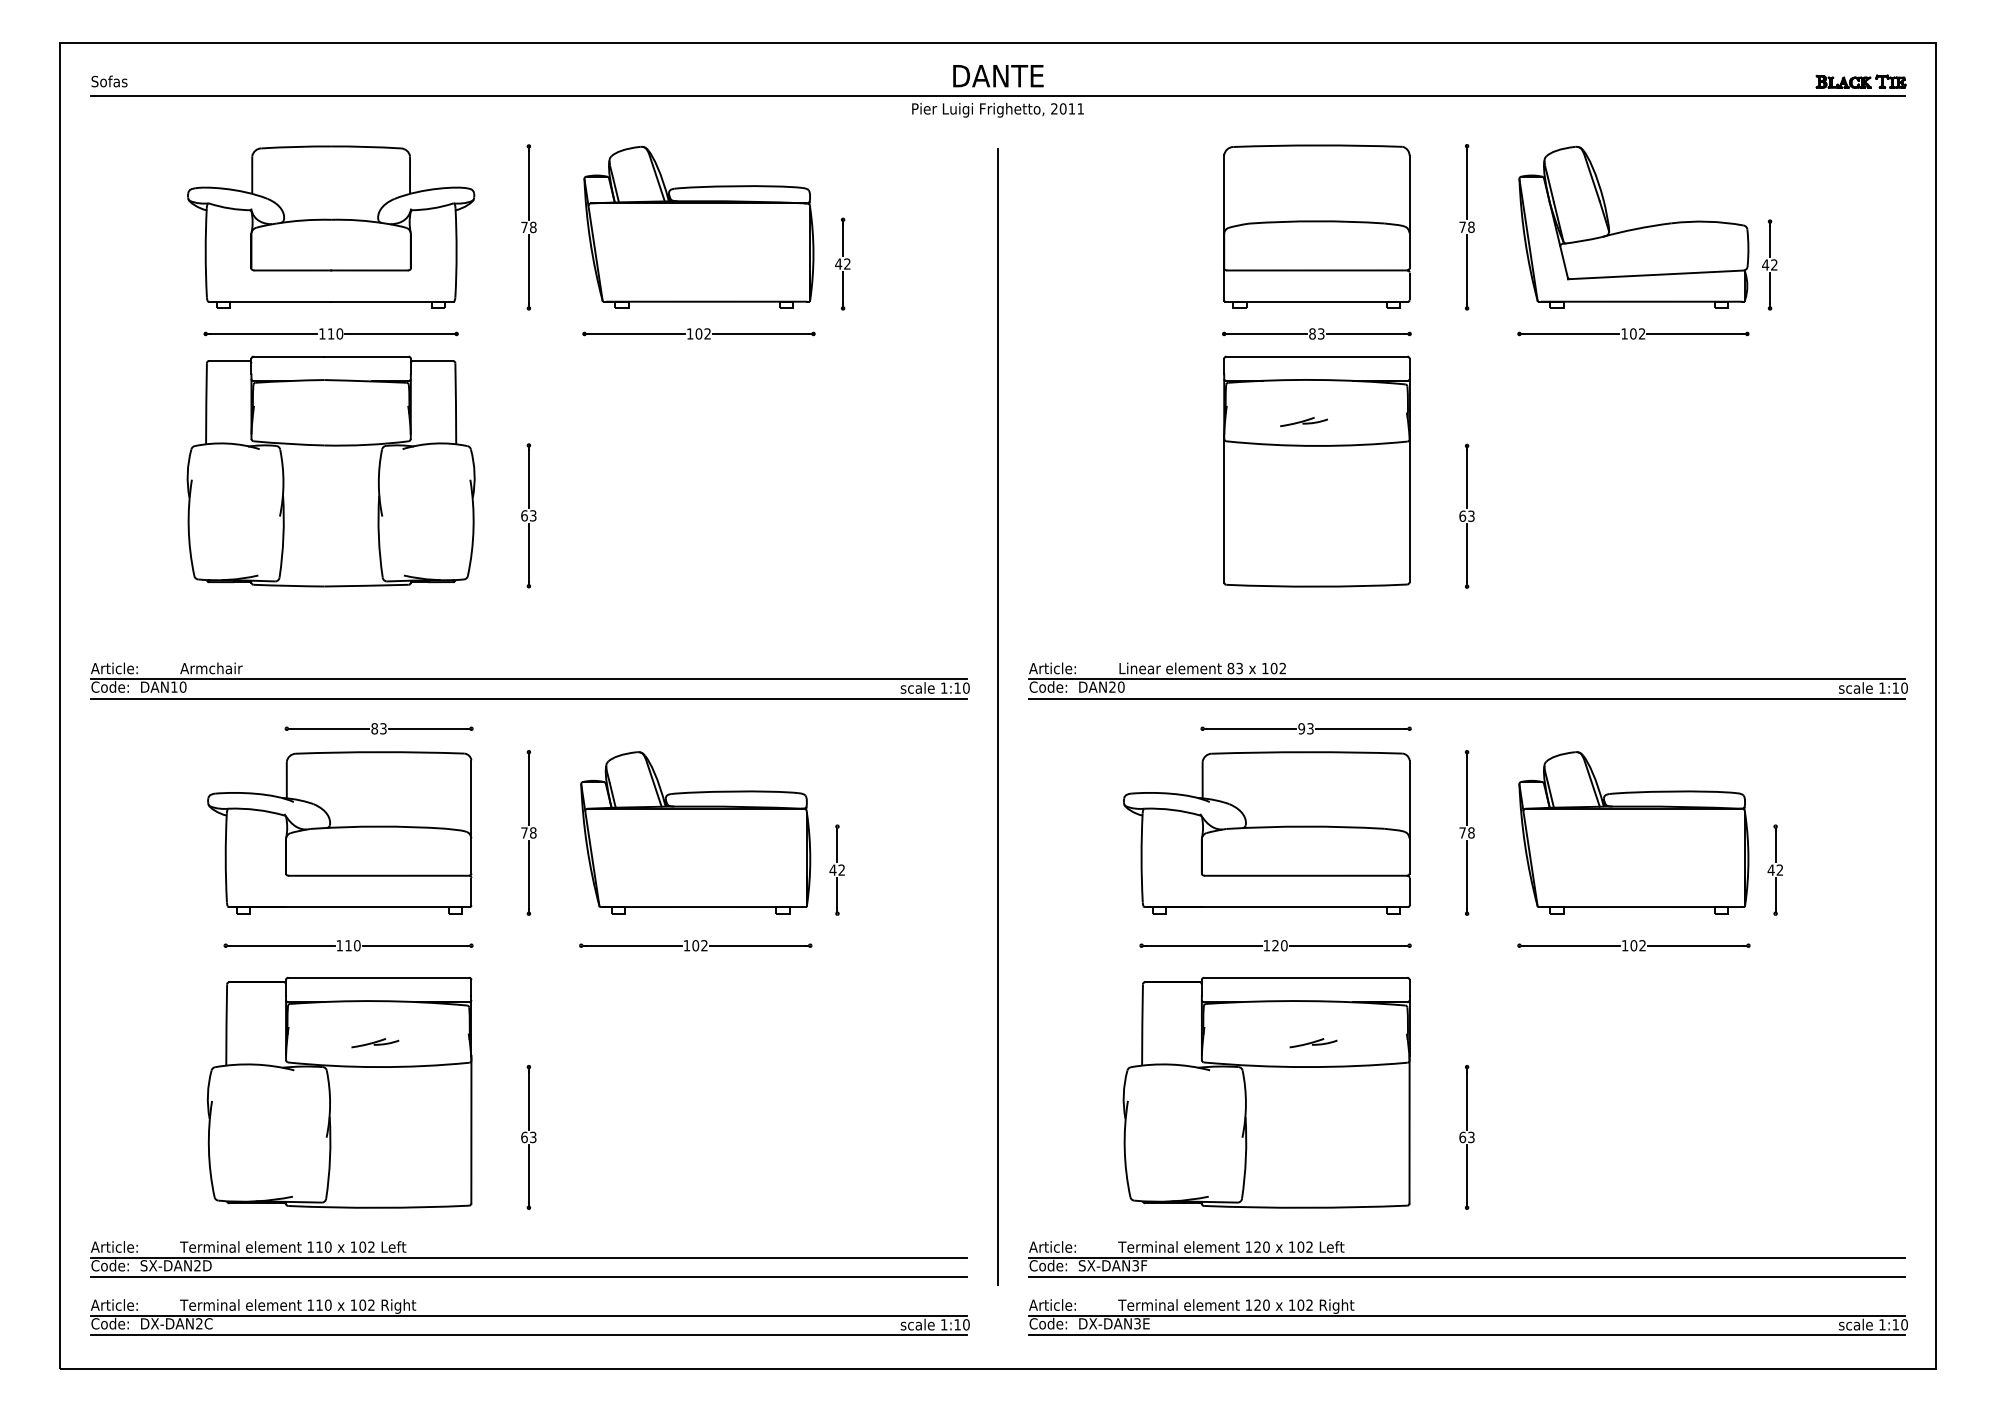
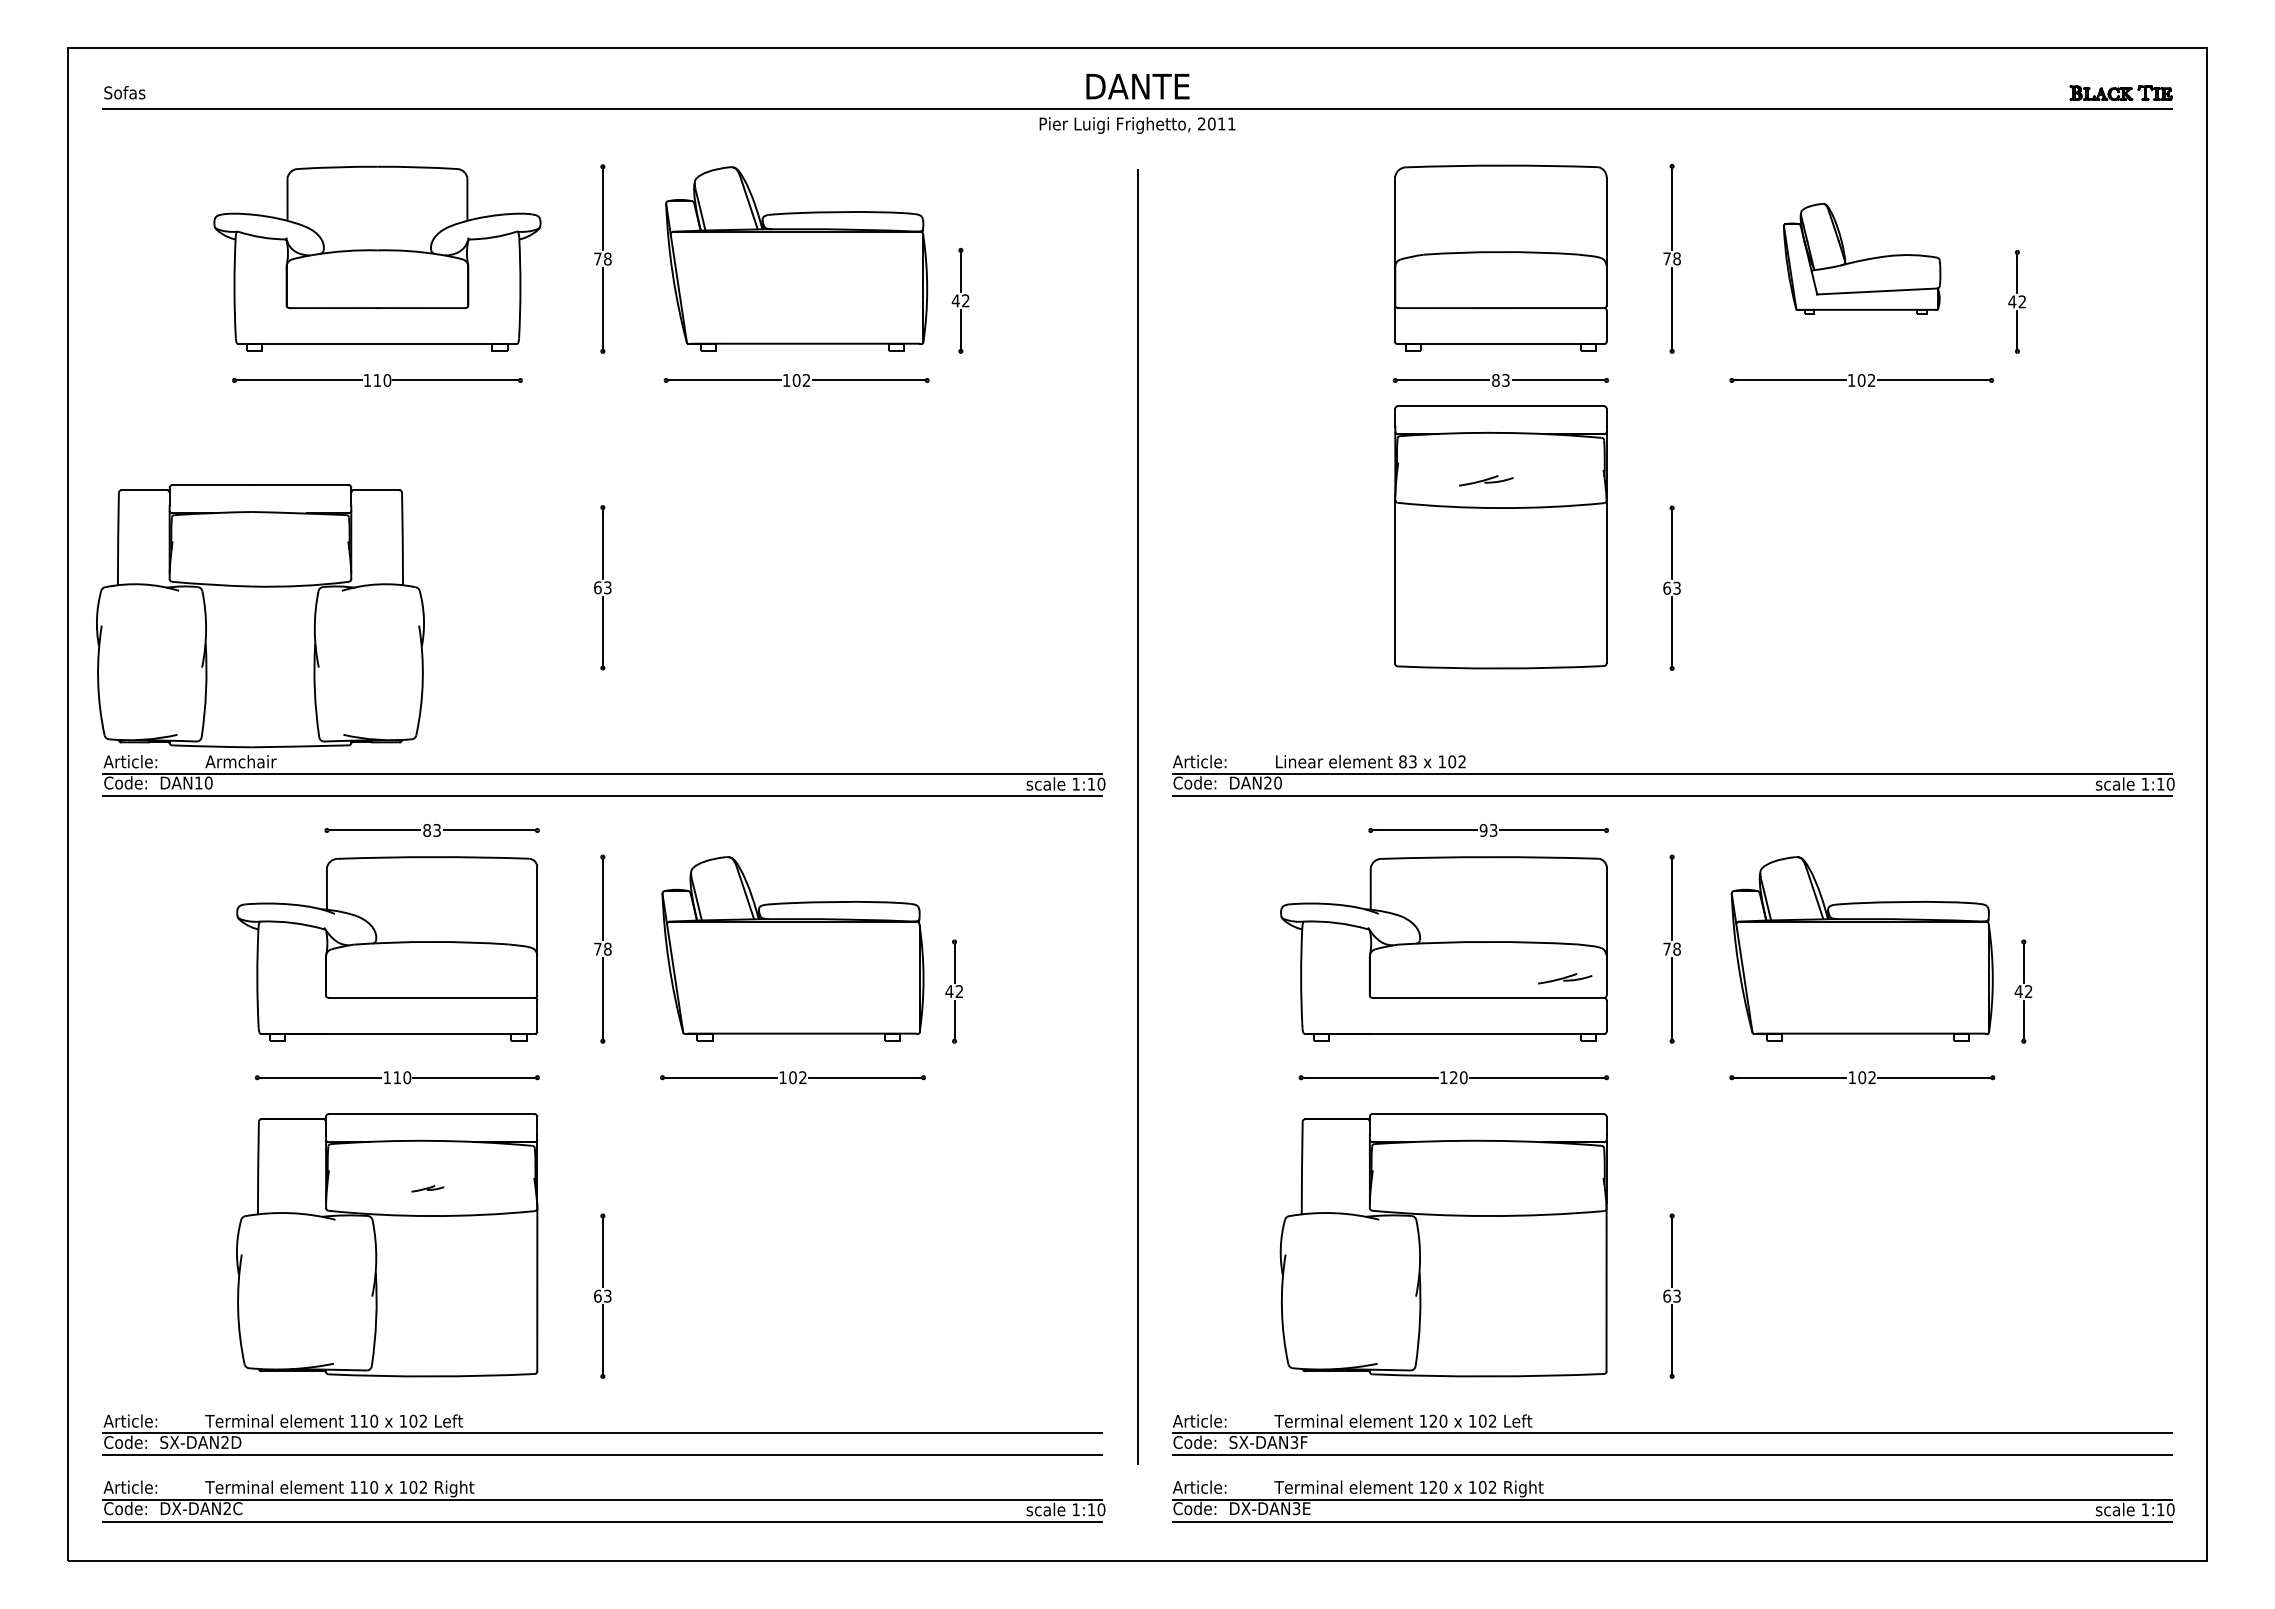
part: (1633, 226) -> (1861, 258), size x0.6
part: (331, 471) -> (260, 616), moved
part: (375, 1042) -> (427, 1188), size x0.6
part: (1313, 1042) -> (1565, 978), moved

